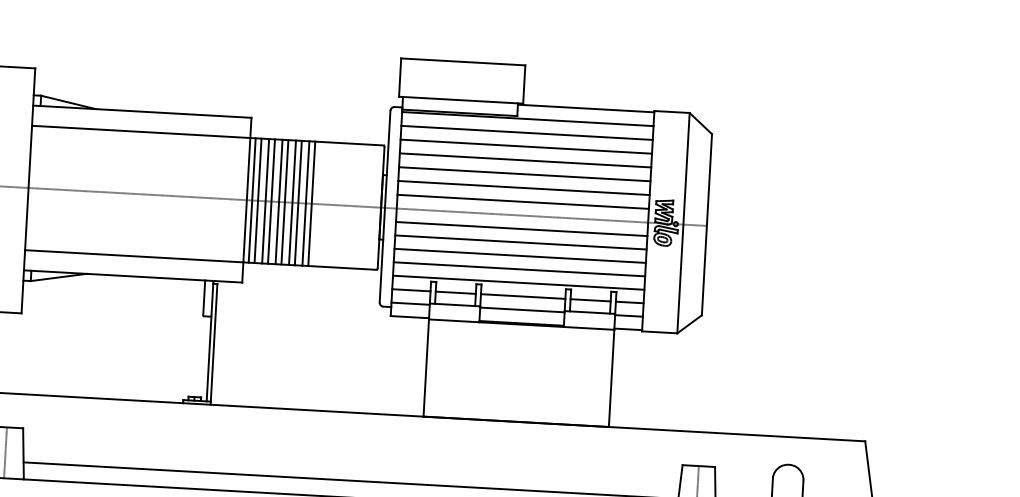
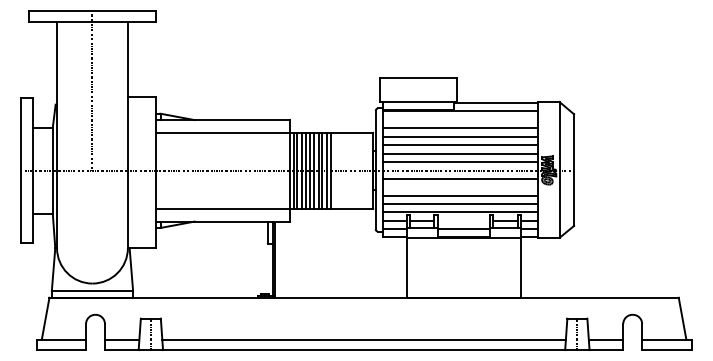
line: (525, 132) -> (459, 119), removed
line: (519, 242) -> (459, 187), removed
line: (523, 296) -> (463, 220), removed

